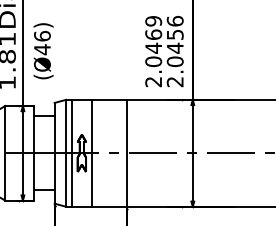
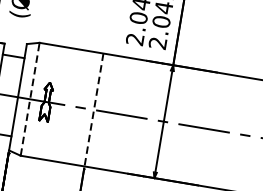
line: (66, 152) -> (30, 98), solid -> dashed
line: (72, 152) -> (36, 99), removed
line: (91, 152) -> (57, 102), removed
line: (126, 153) -> (93, 110), solid -> dashed

